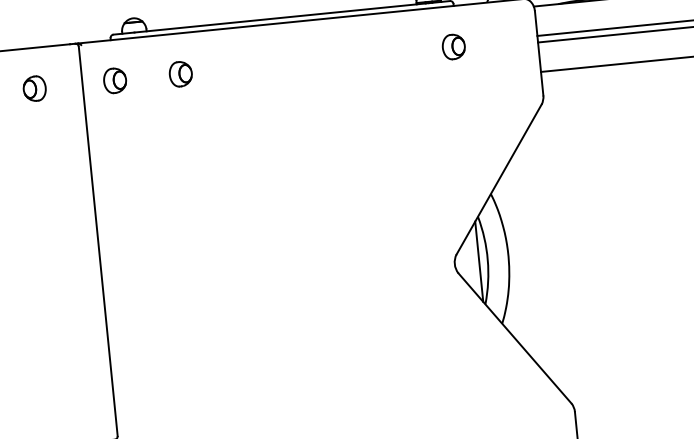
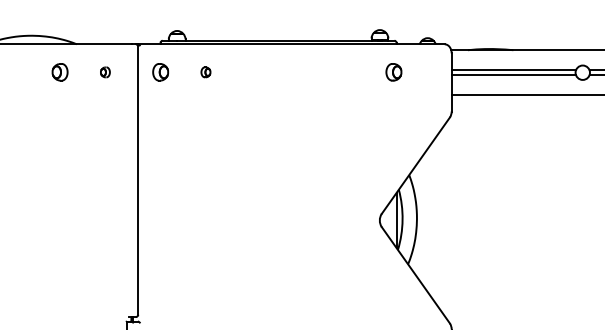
part: (180, 74) -> (205, 72), size x0.6
part: (35, 89) -> (105, 72), size x0.6

